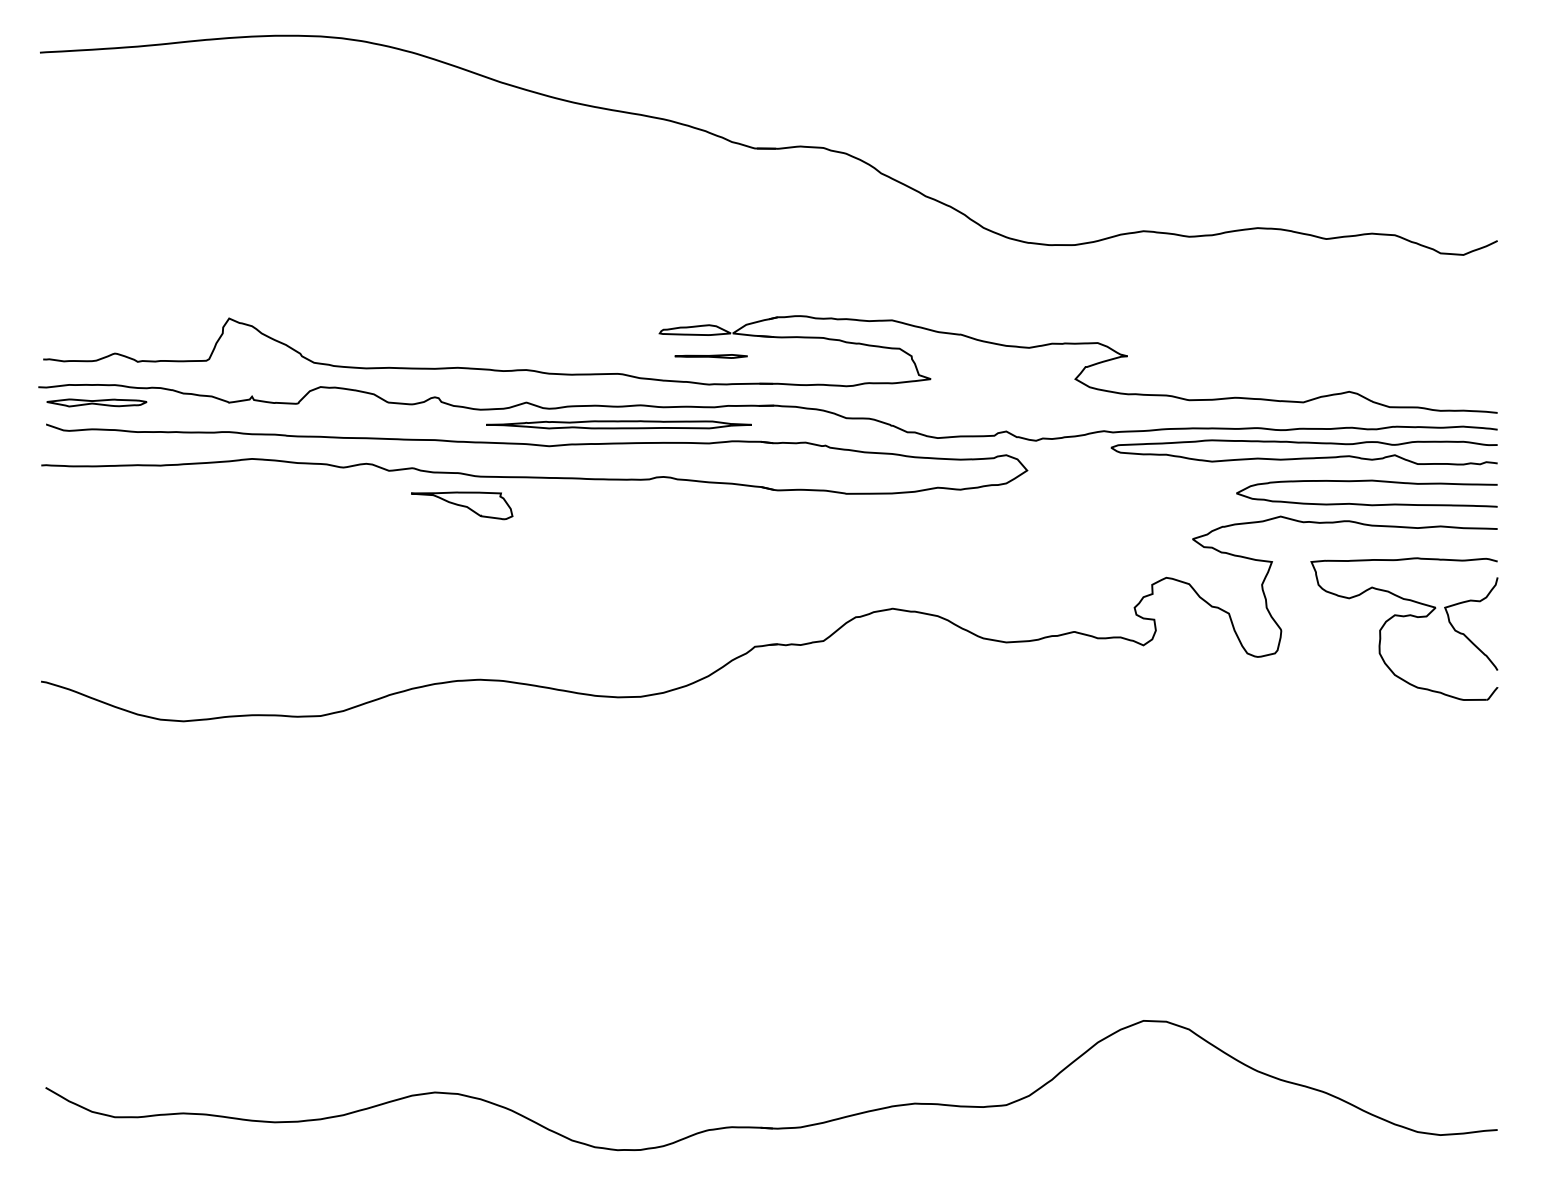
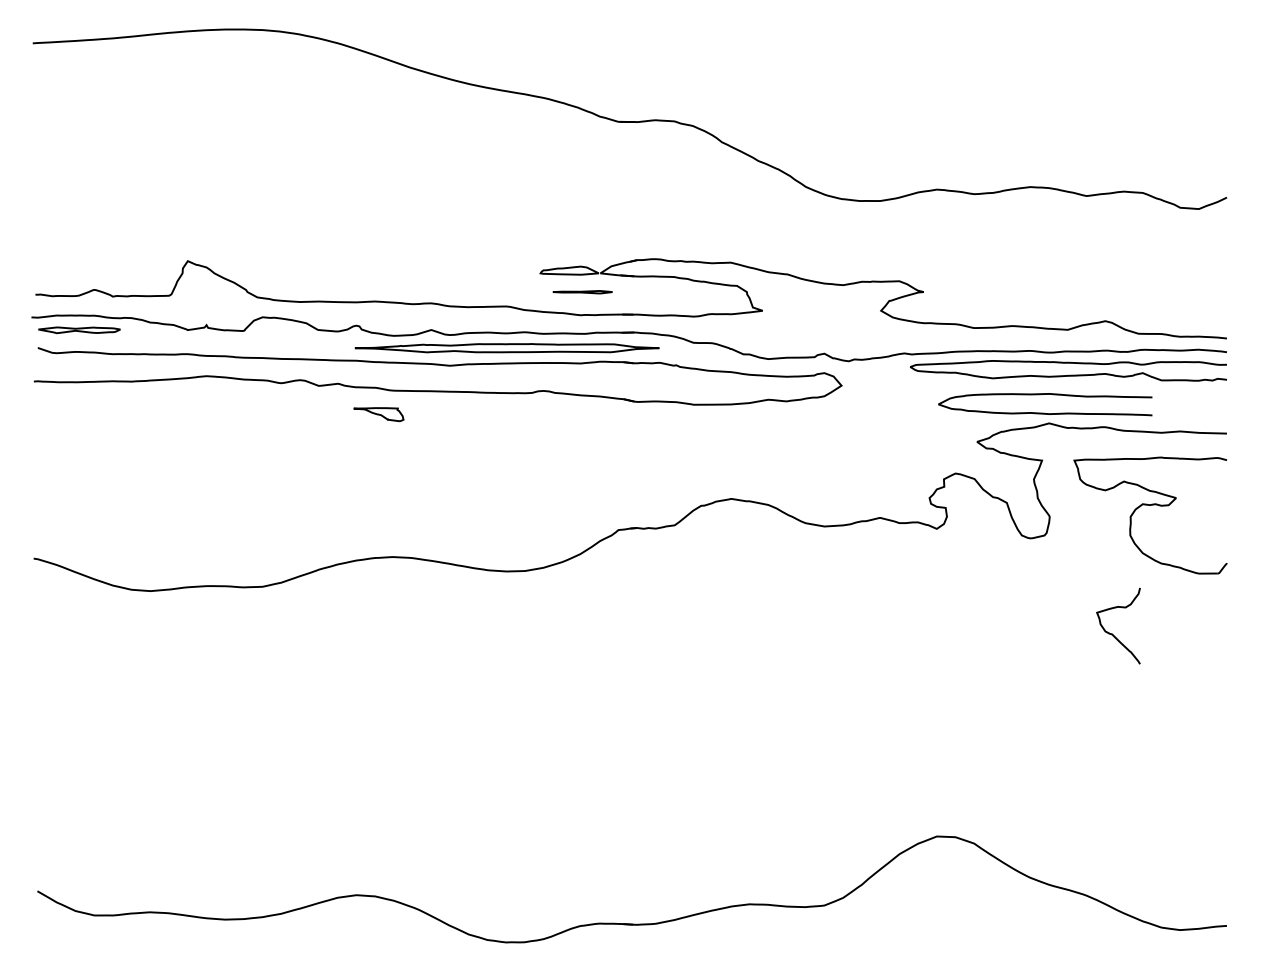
part: (618, 424) -> (506, 347), size x1.4
curve: (1364, 503) -> (1043, 412), moved
part: (462, 505) -> (378, 414), size x0.6
curve: (1464, 633) -> (1112, 633), moved

